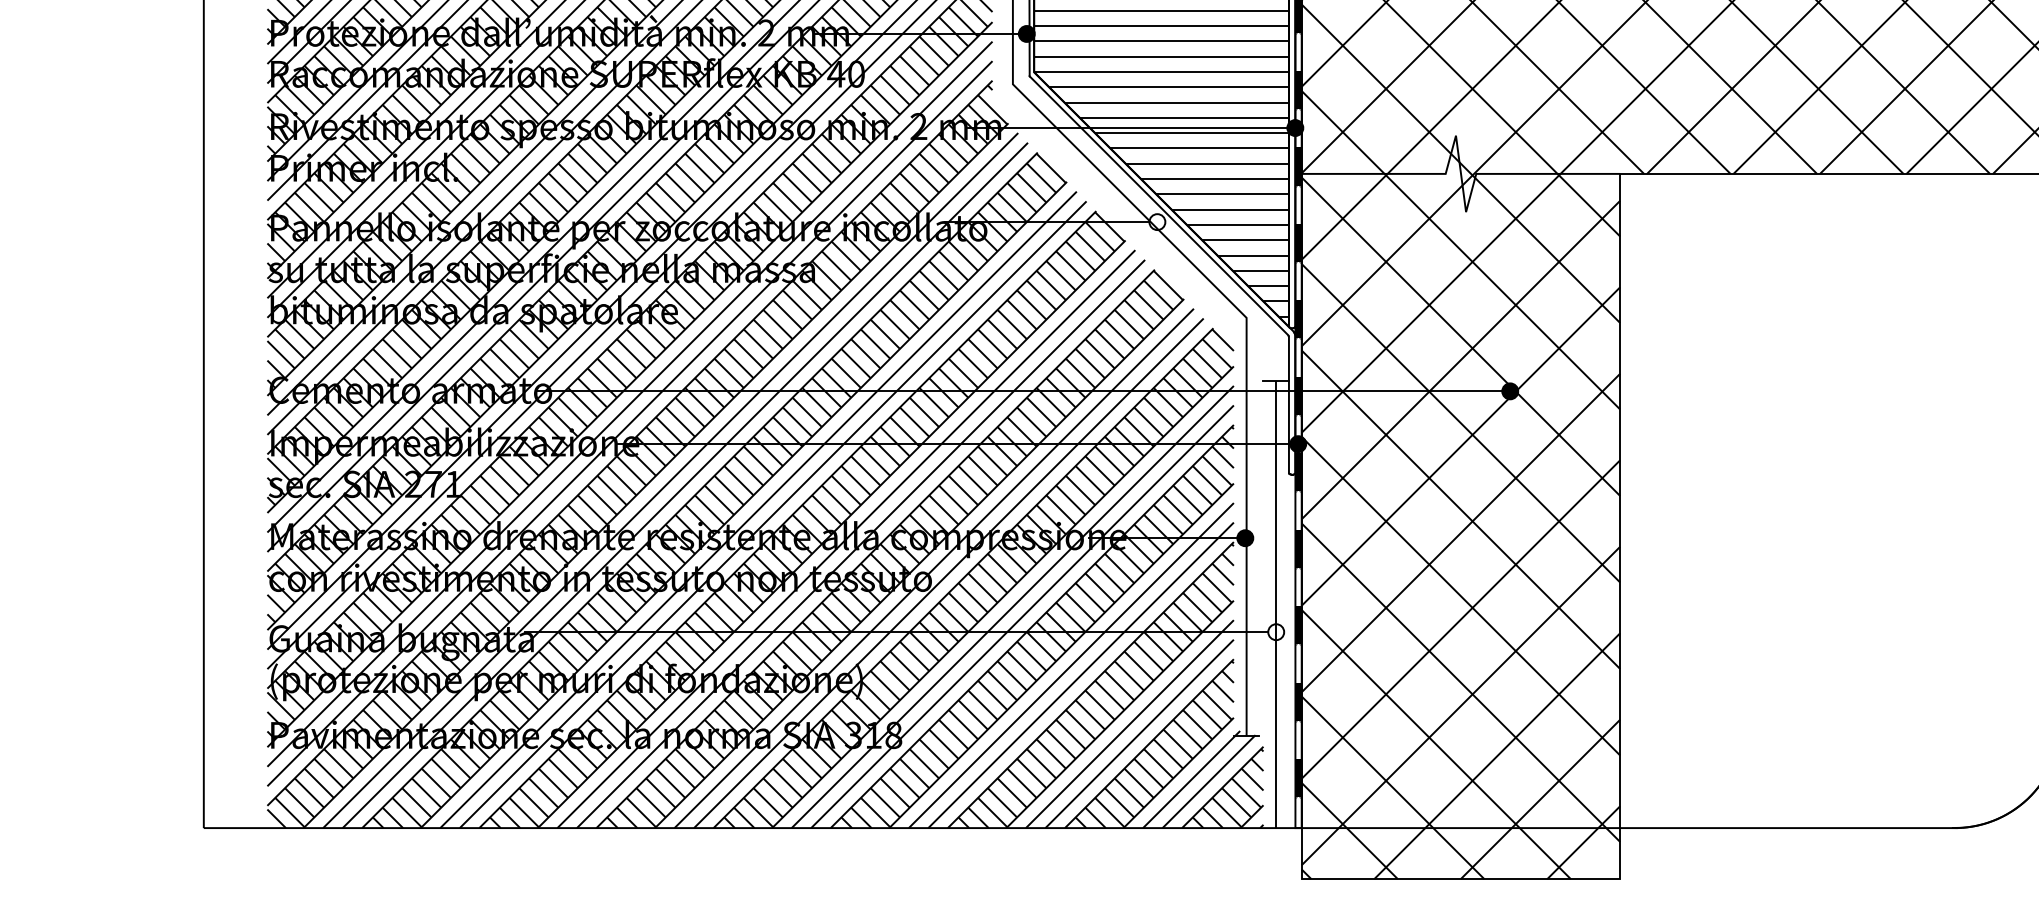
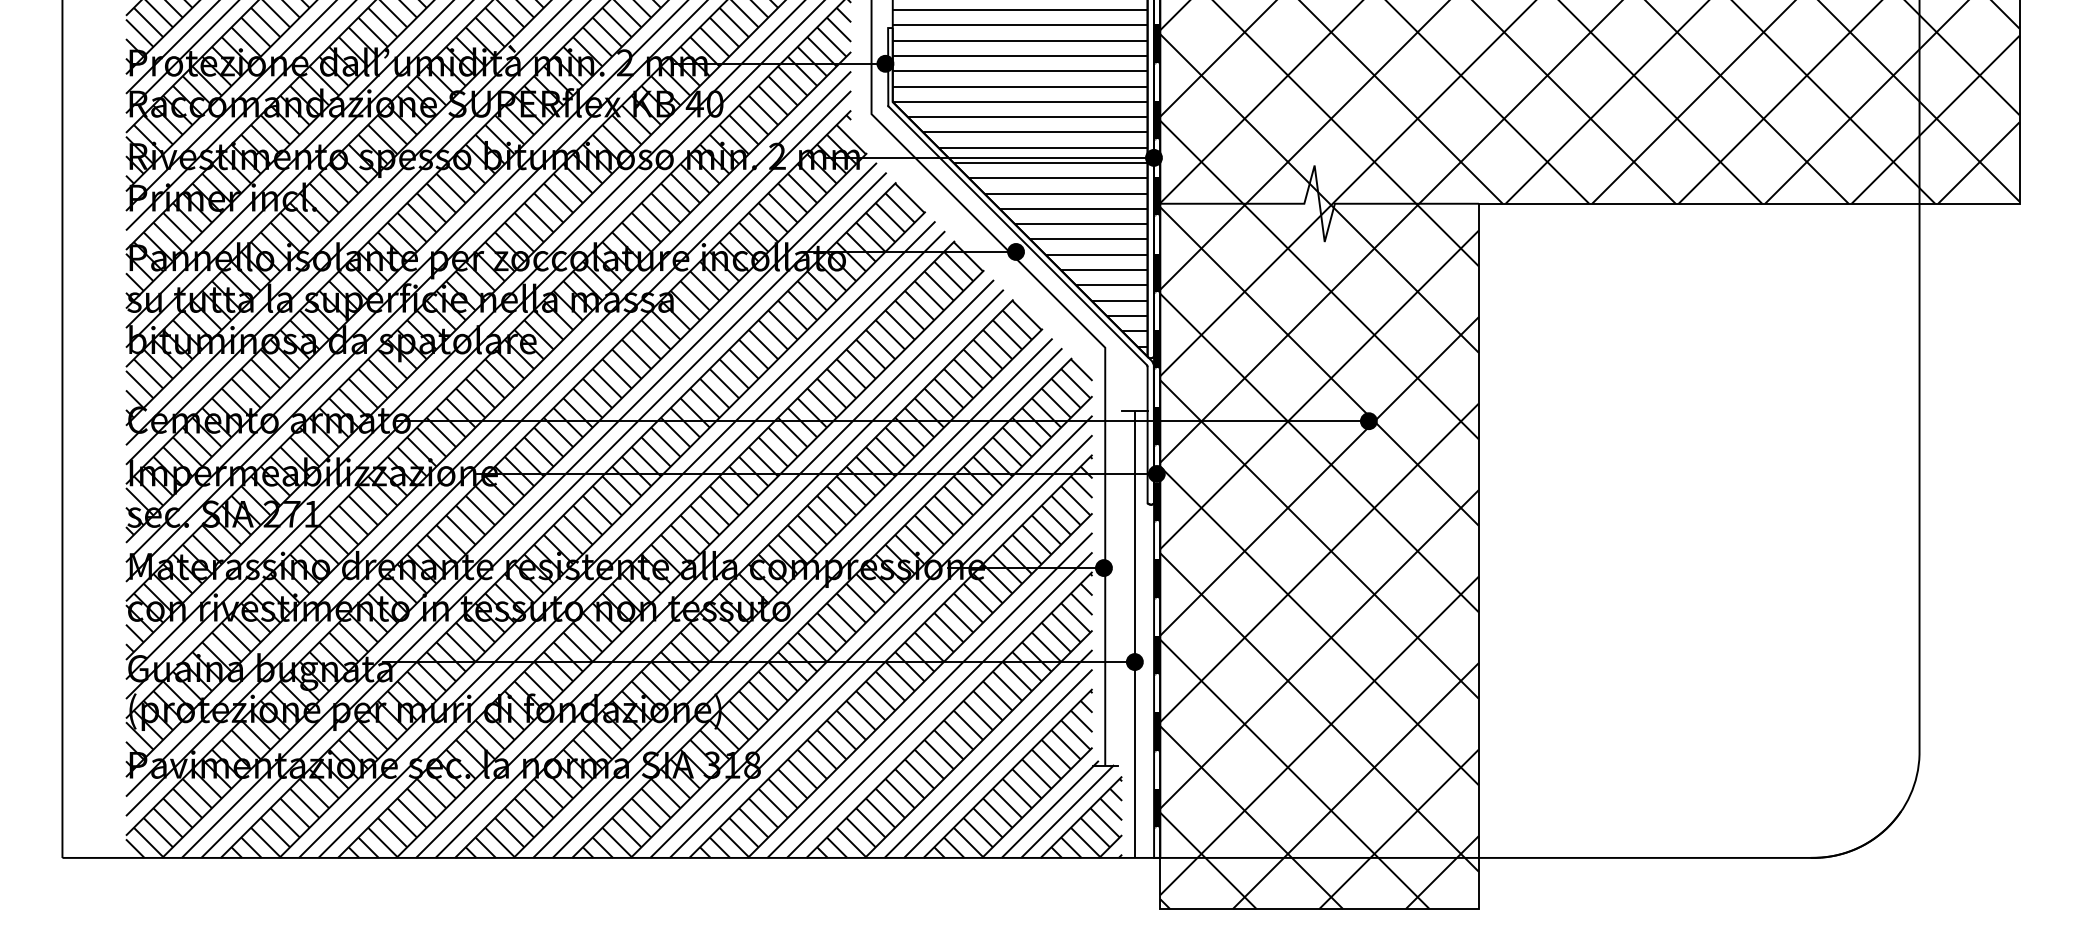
fill: (1157, 221) -> (1016, 251), added
fill: (1275, 631) -> (1134, 661), added

